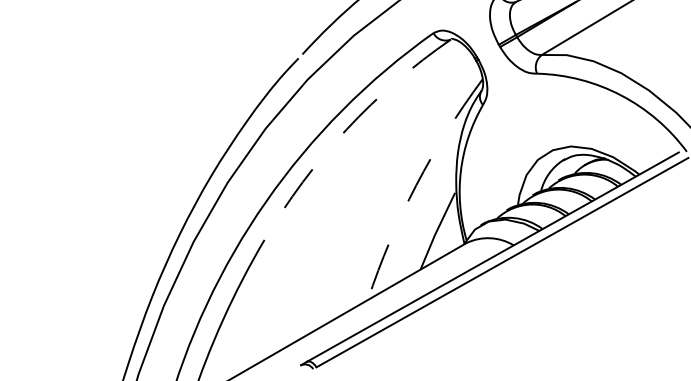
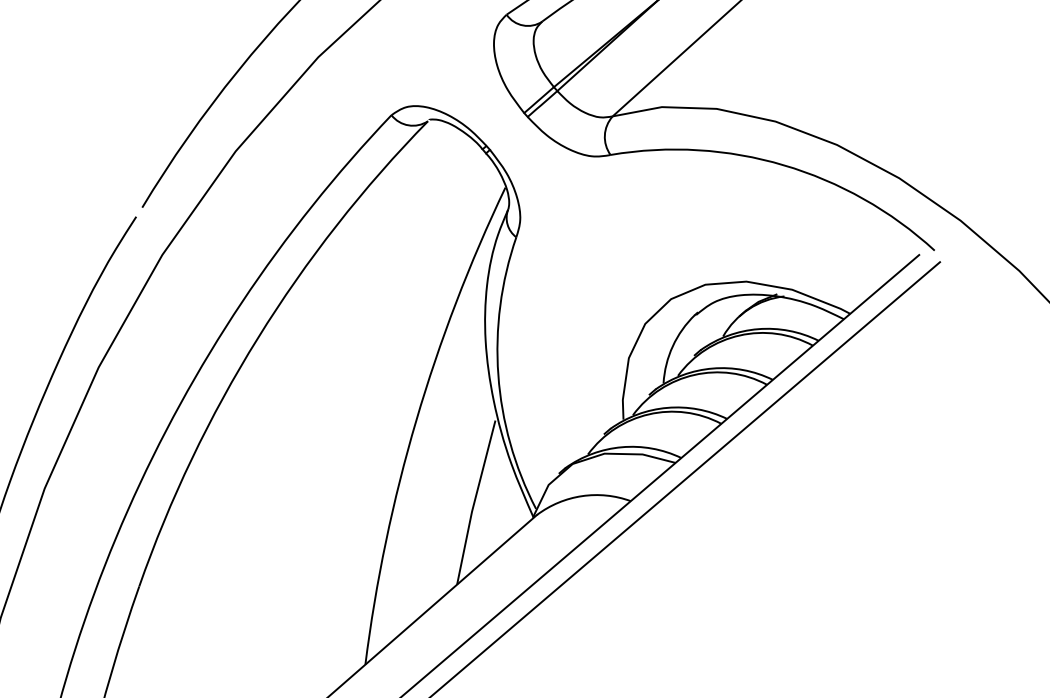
arc: (346, 129) -> (257, 338), dashed -> solid
arc: (416, 185) -> (416, 421), dashed -> solid

